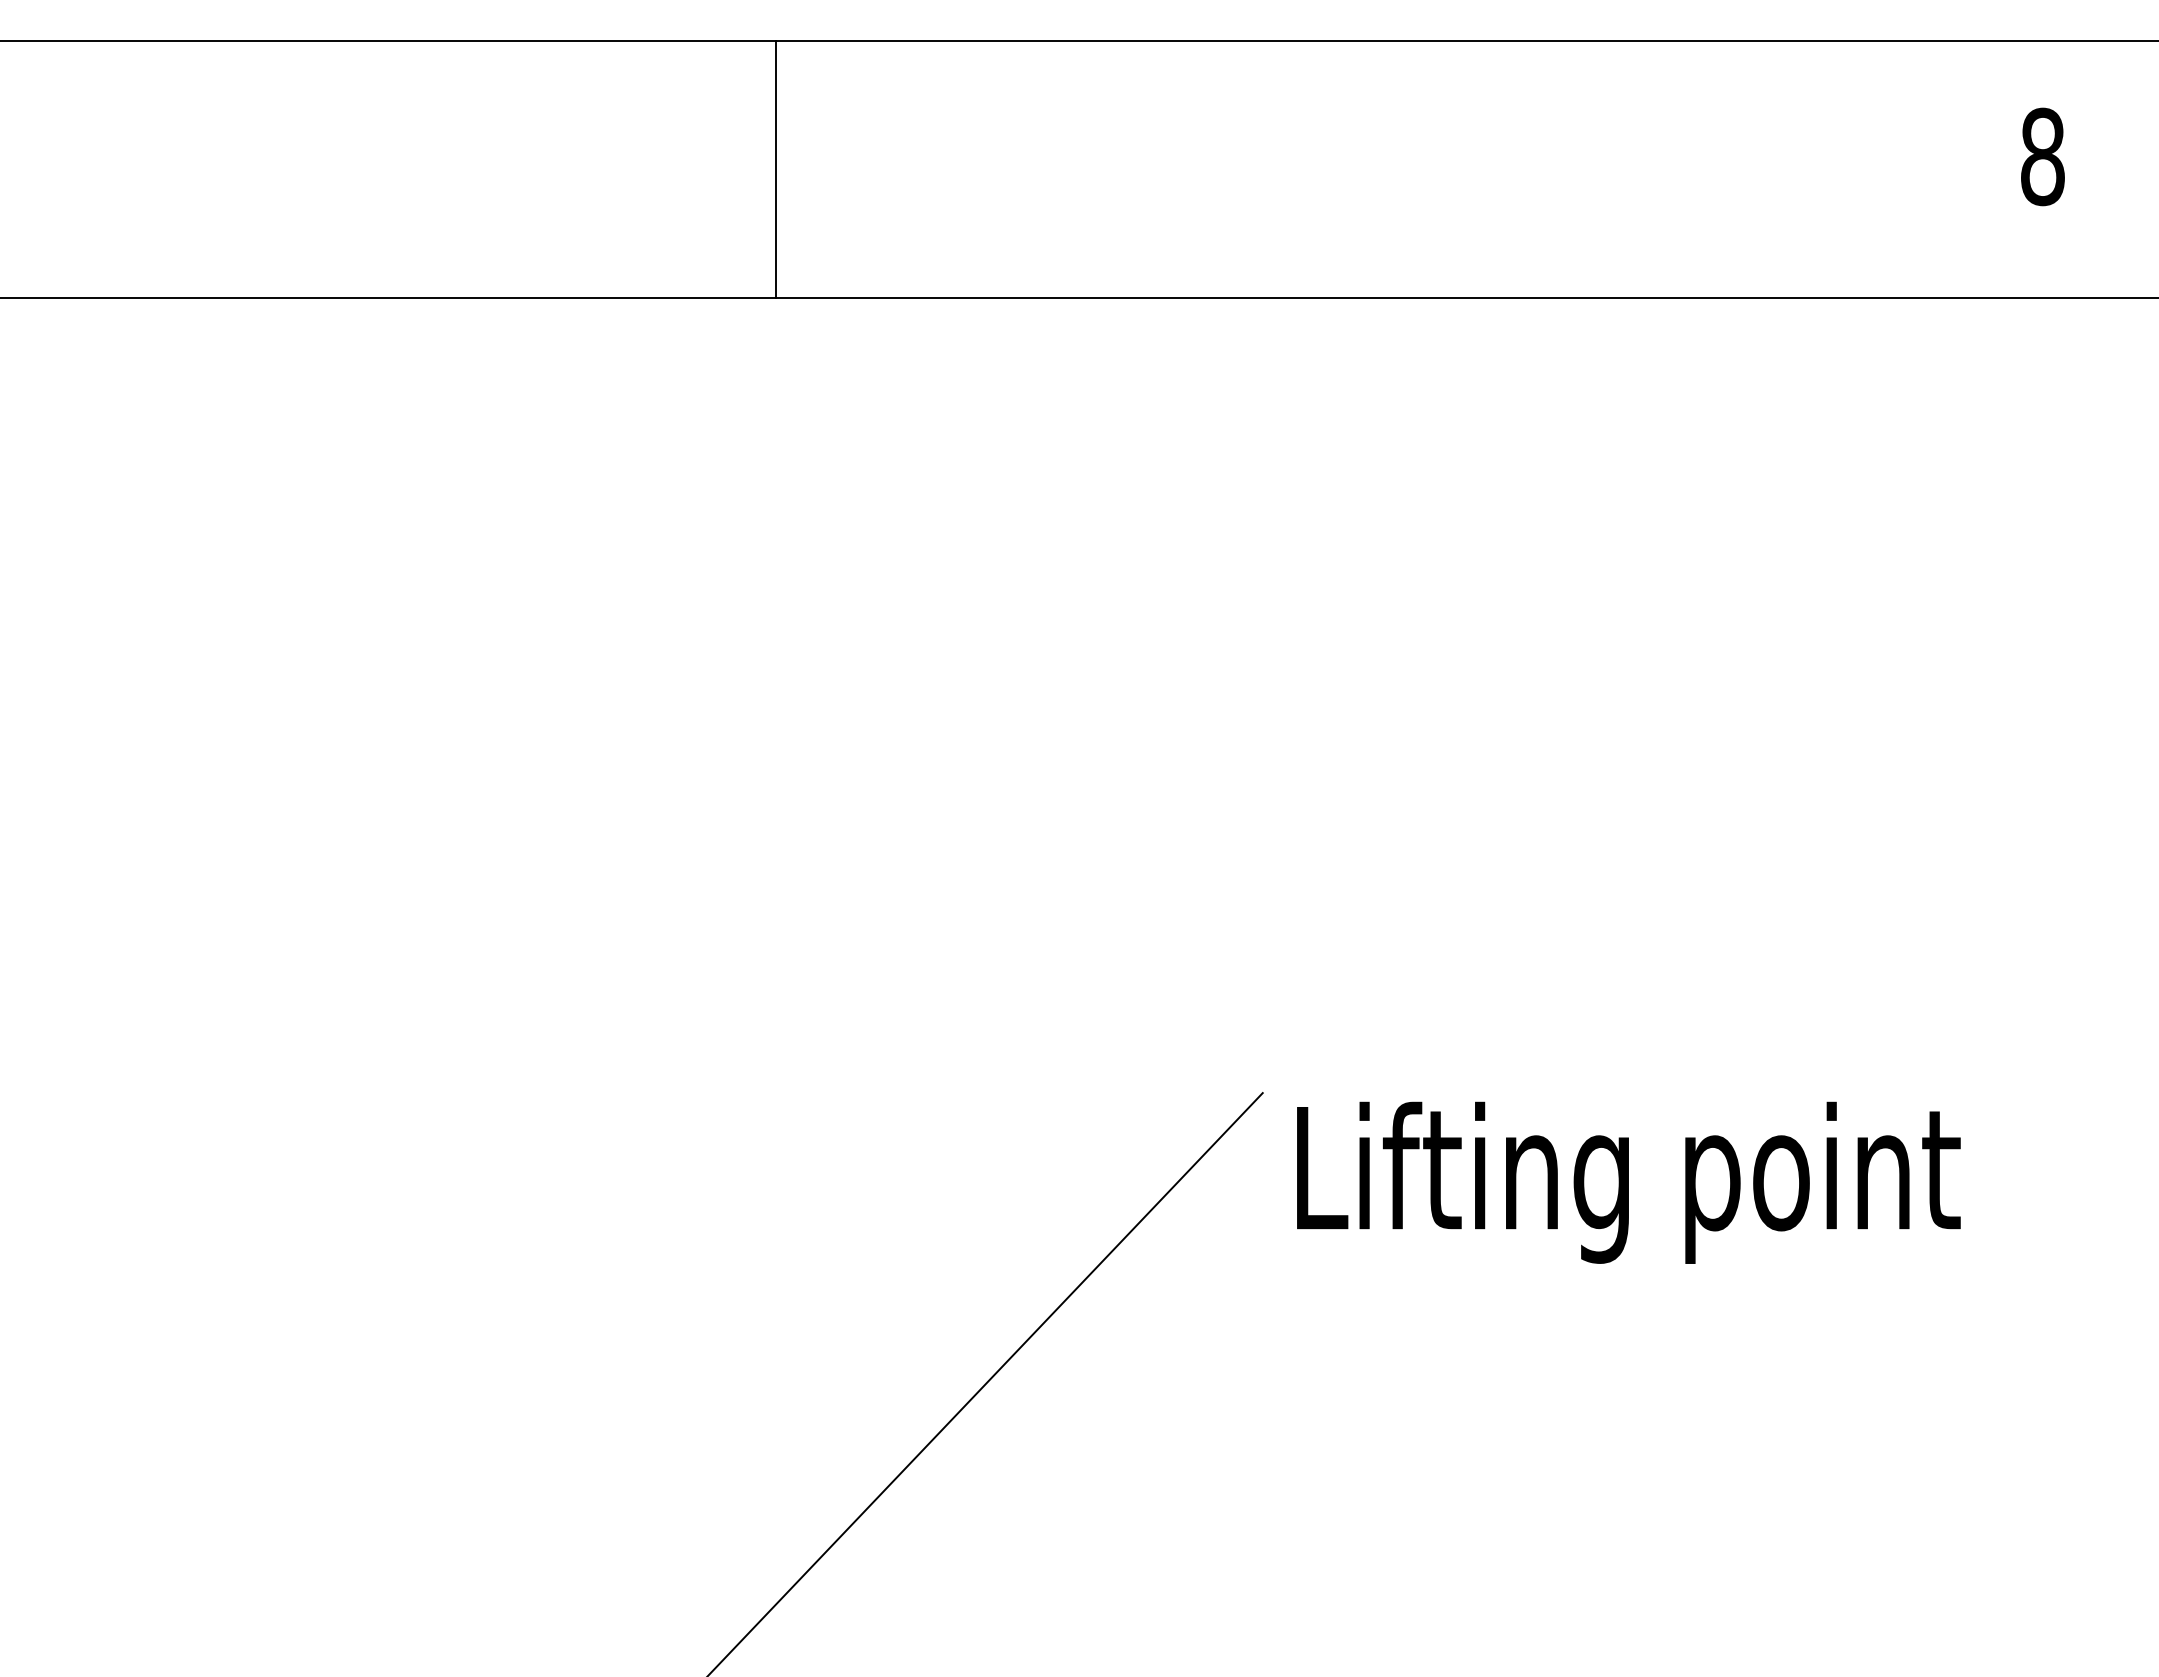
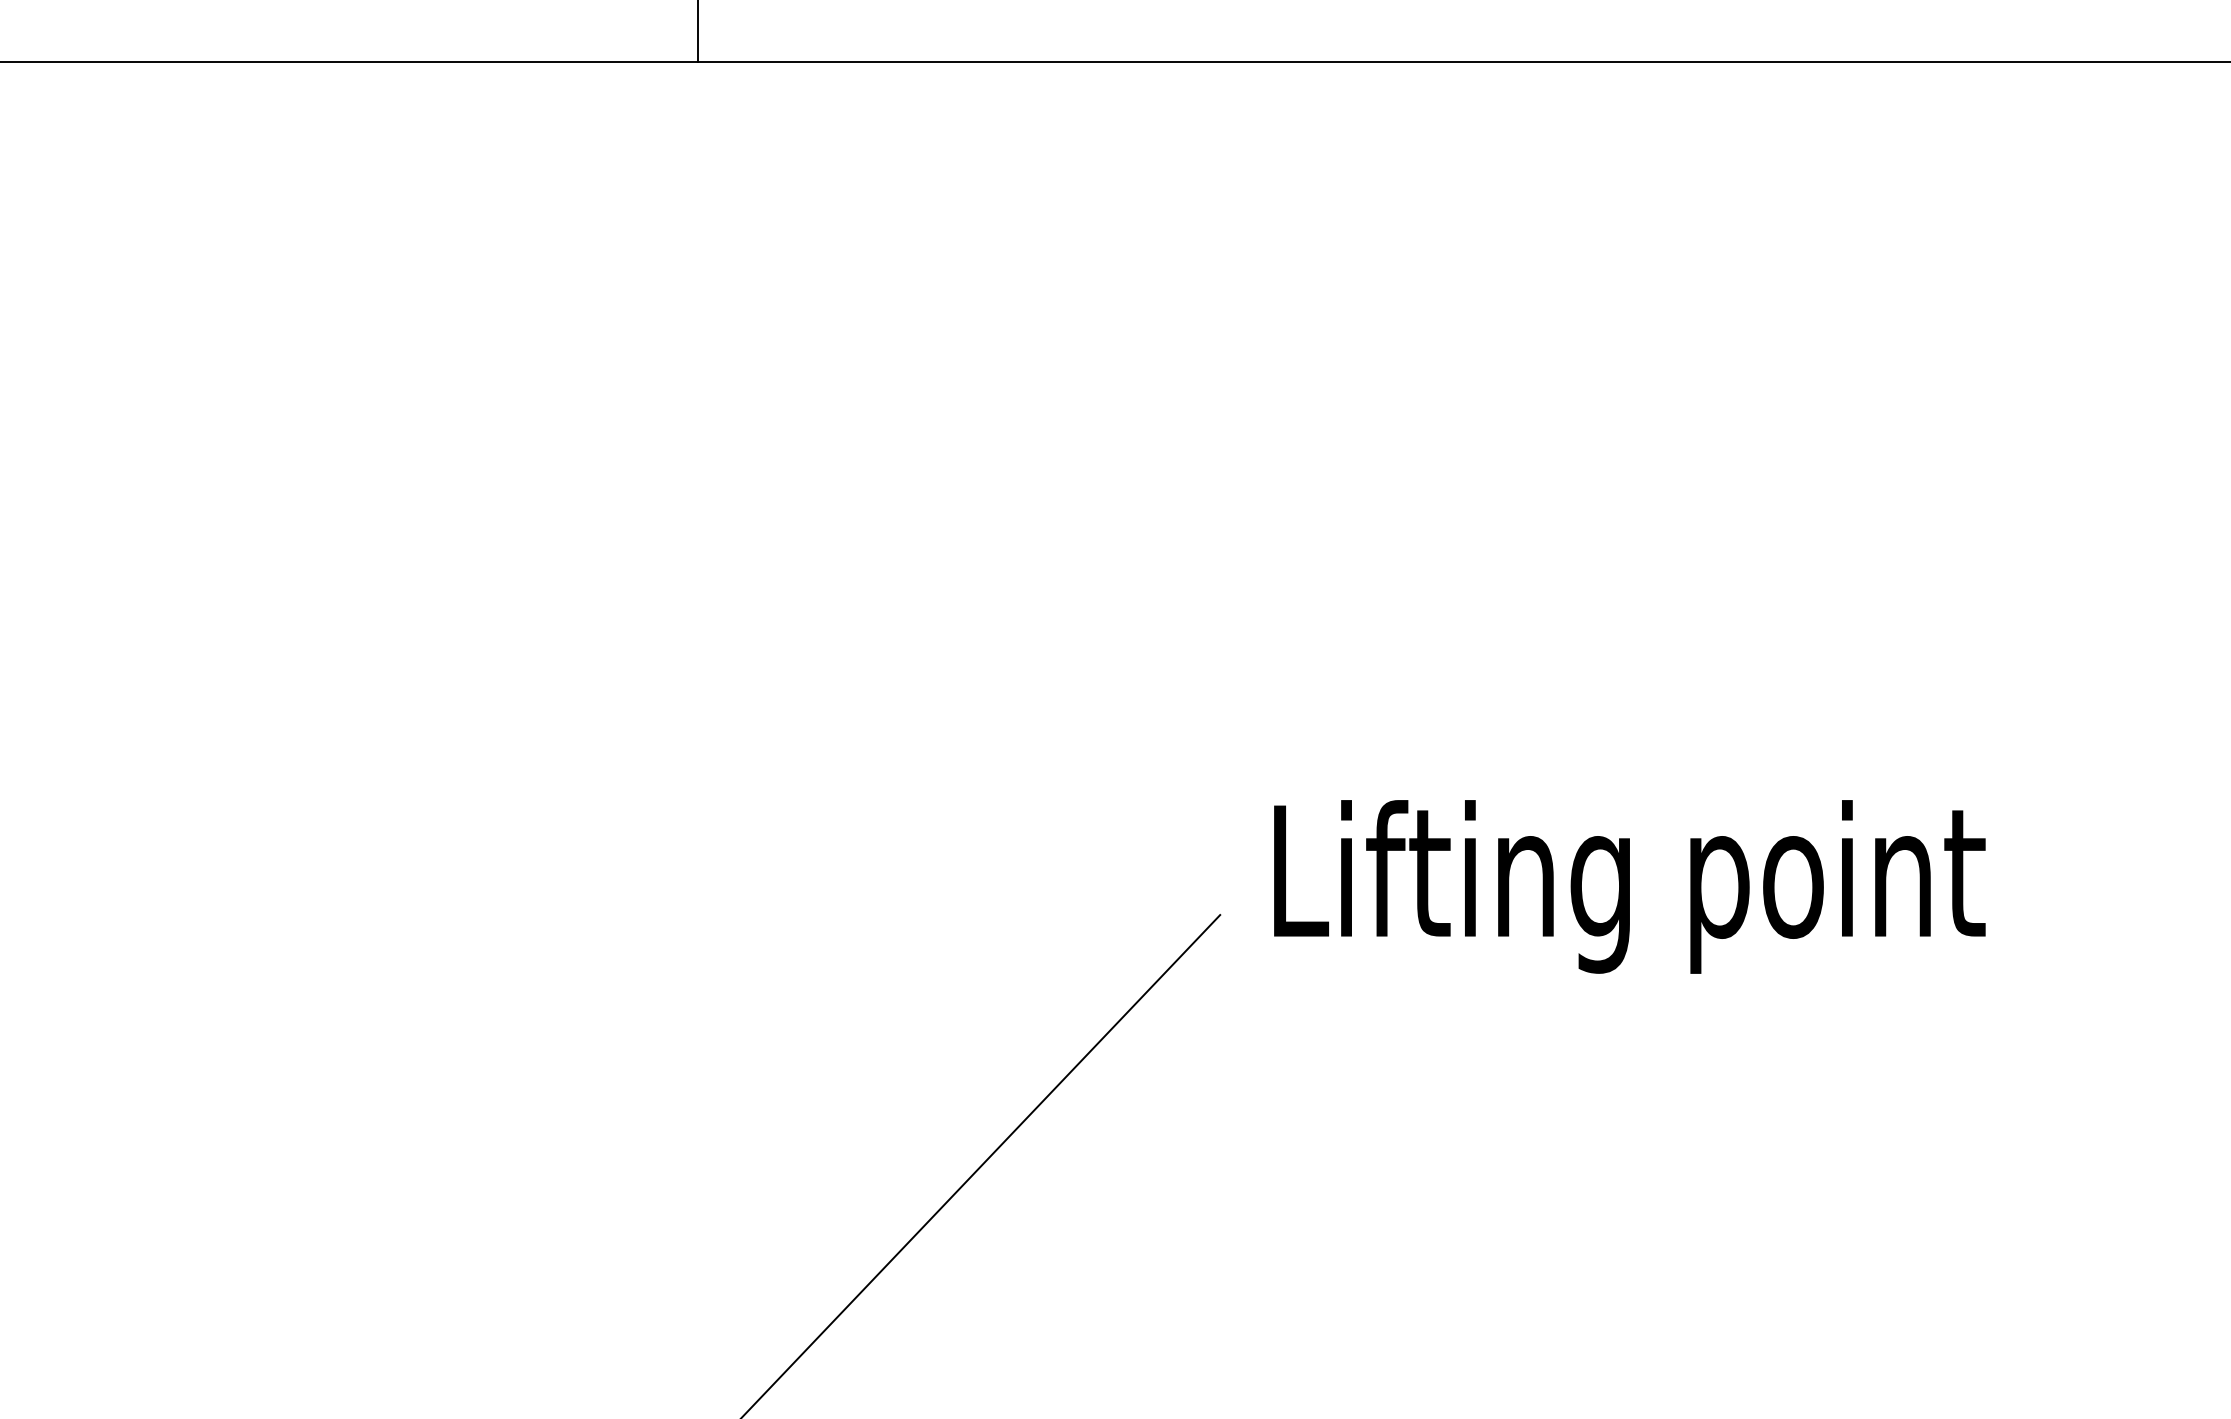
text: (1628, 1182) -> (1629, 886), moved

